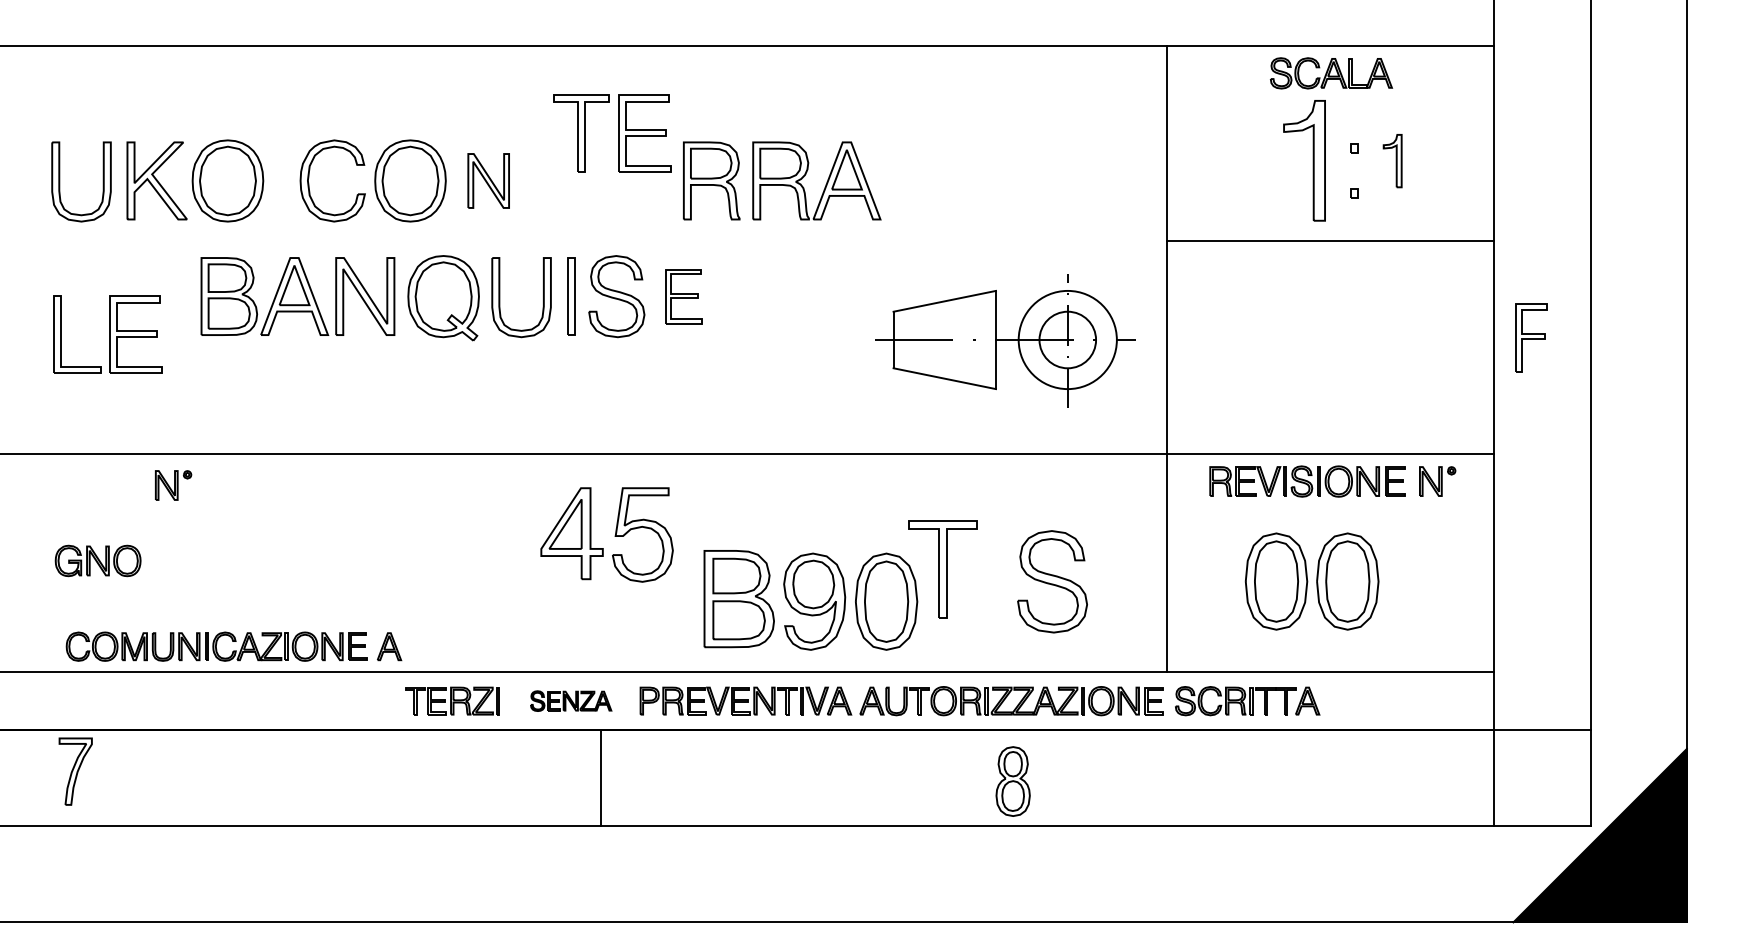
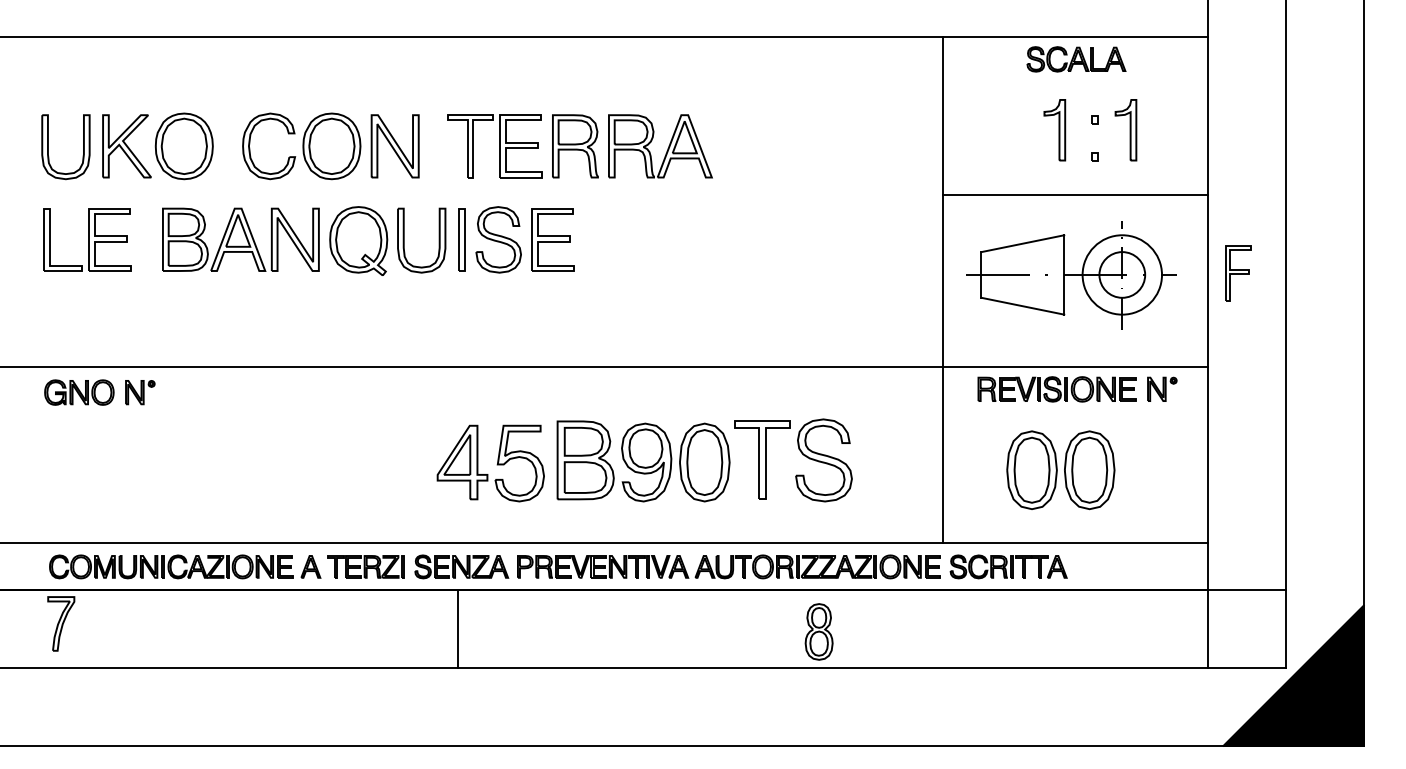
part: (611, 134) -> (494, 146), moved
part: (1304, 161) -> (1054, 130), size x0.62
part: (1392, 161) -> (1125, 130), size x1.43
part: (487, 181) -> (394, 146), size x1.43
part: (683, 296) -> (552, 239), size x1.43
part: (108, 334) -> (87, 239), moved
part: (1004, 340) -> (1071, 275), moved
part: (614, 536) -> (496, 464), moved
part: (98, 560) -> (79, 392), moved
part: (1051, 581) -> (823, 460), moved
part: (810, 600) -> (643, 461), moved
part: (234, 646) -> (185, 566), moved
part: (570, 700) -> (461, 566), size x1.43
line: (601, 777) -> (458, 628), moved

